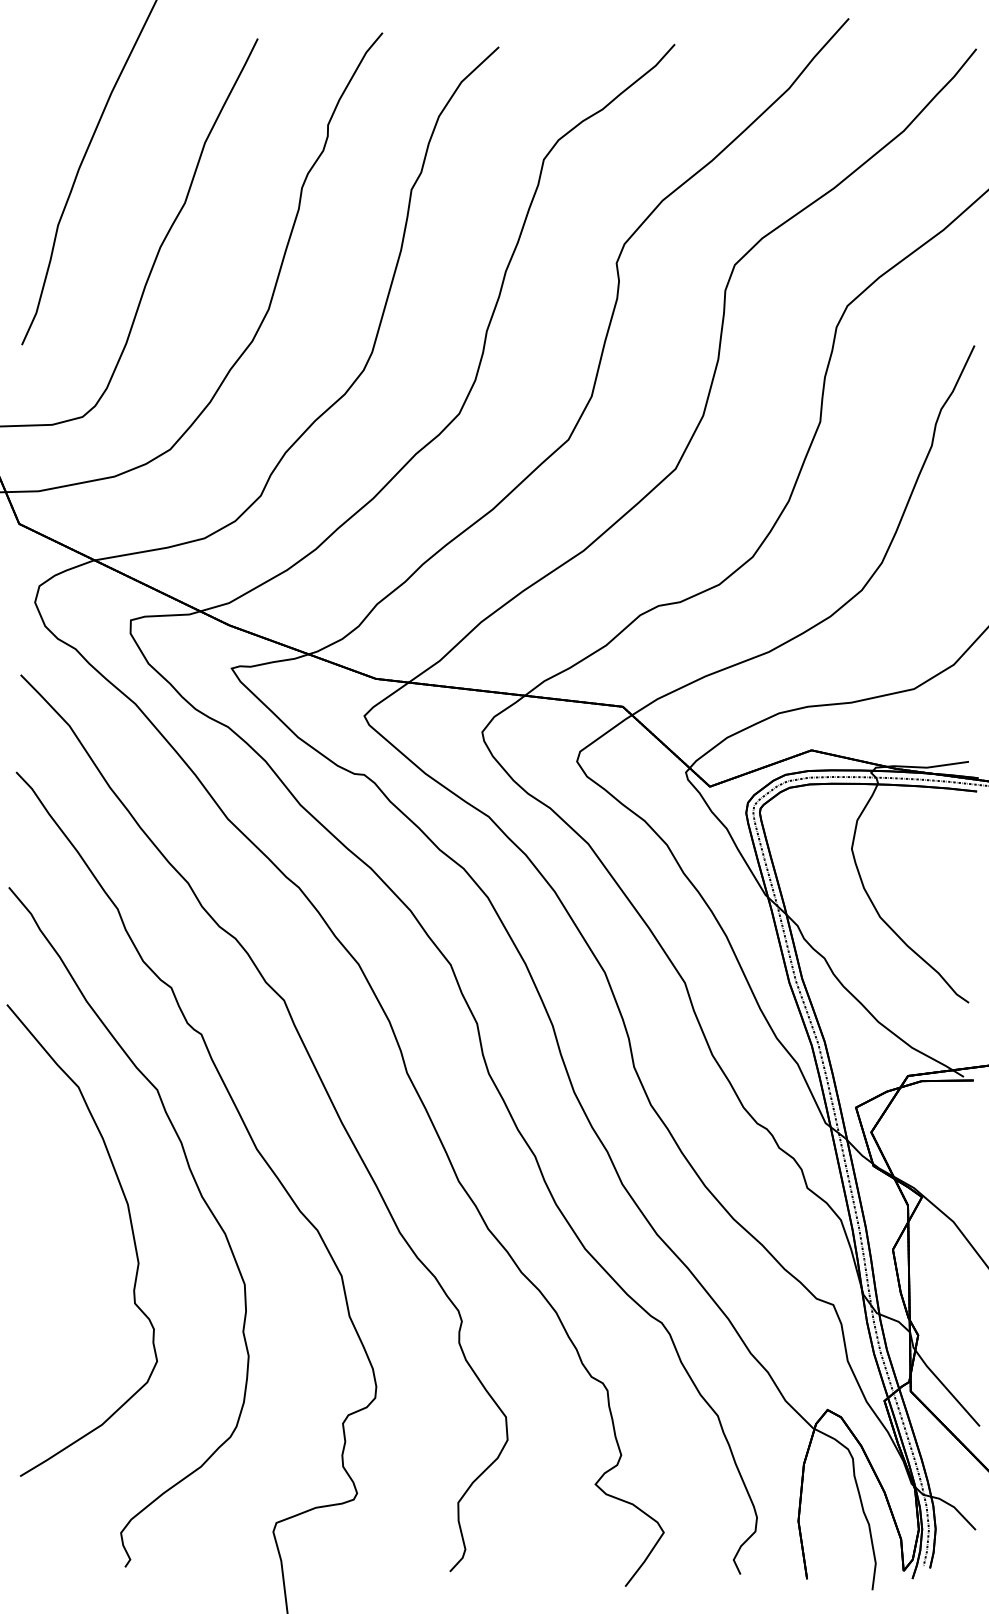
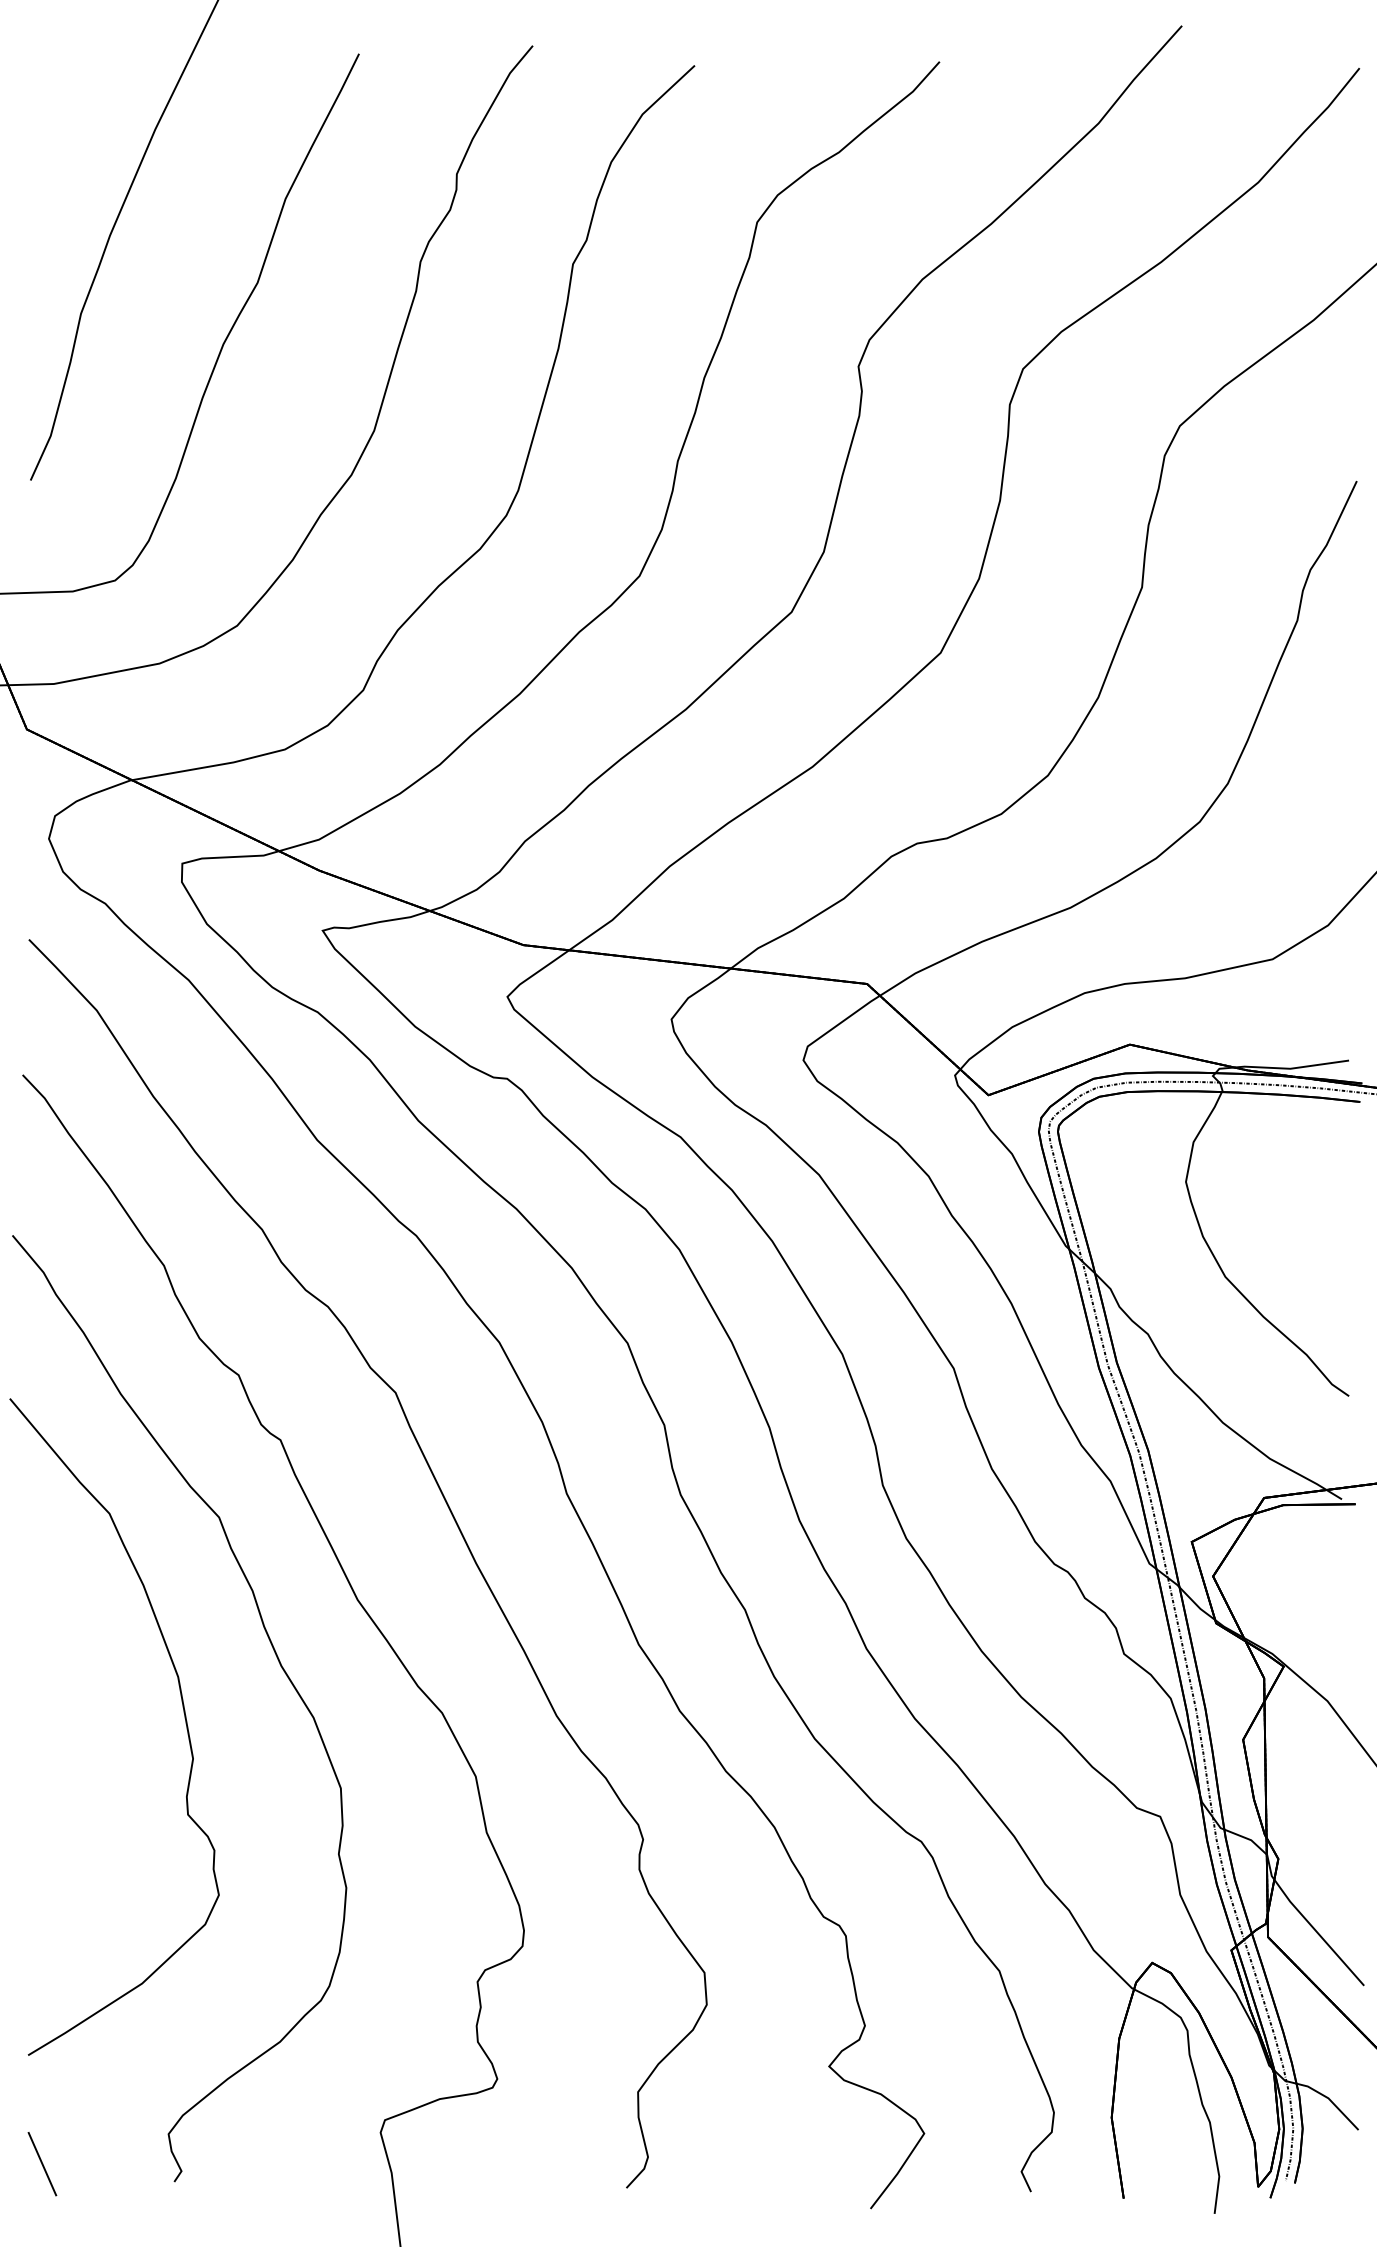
line: (30, 1554) -> (42, 2164), added

